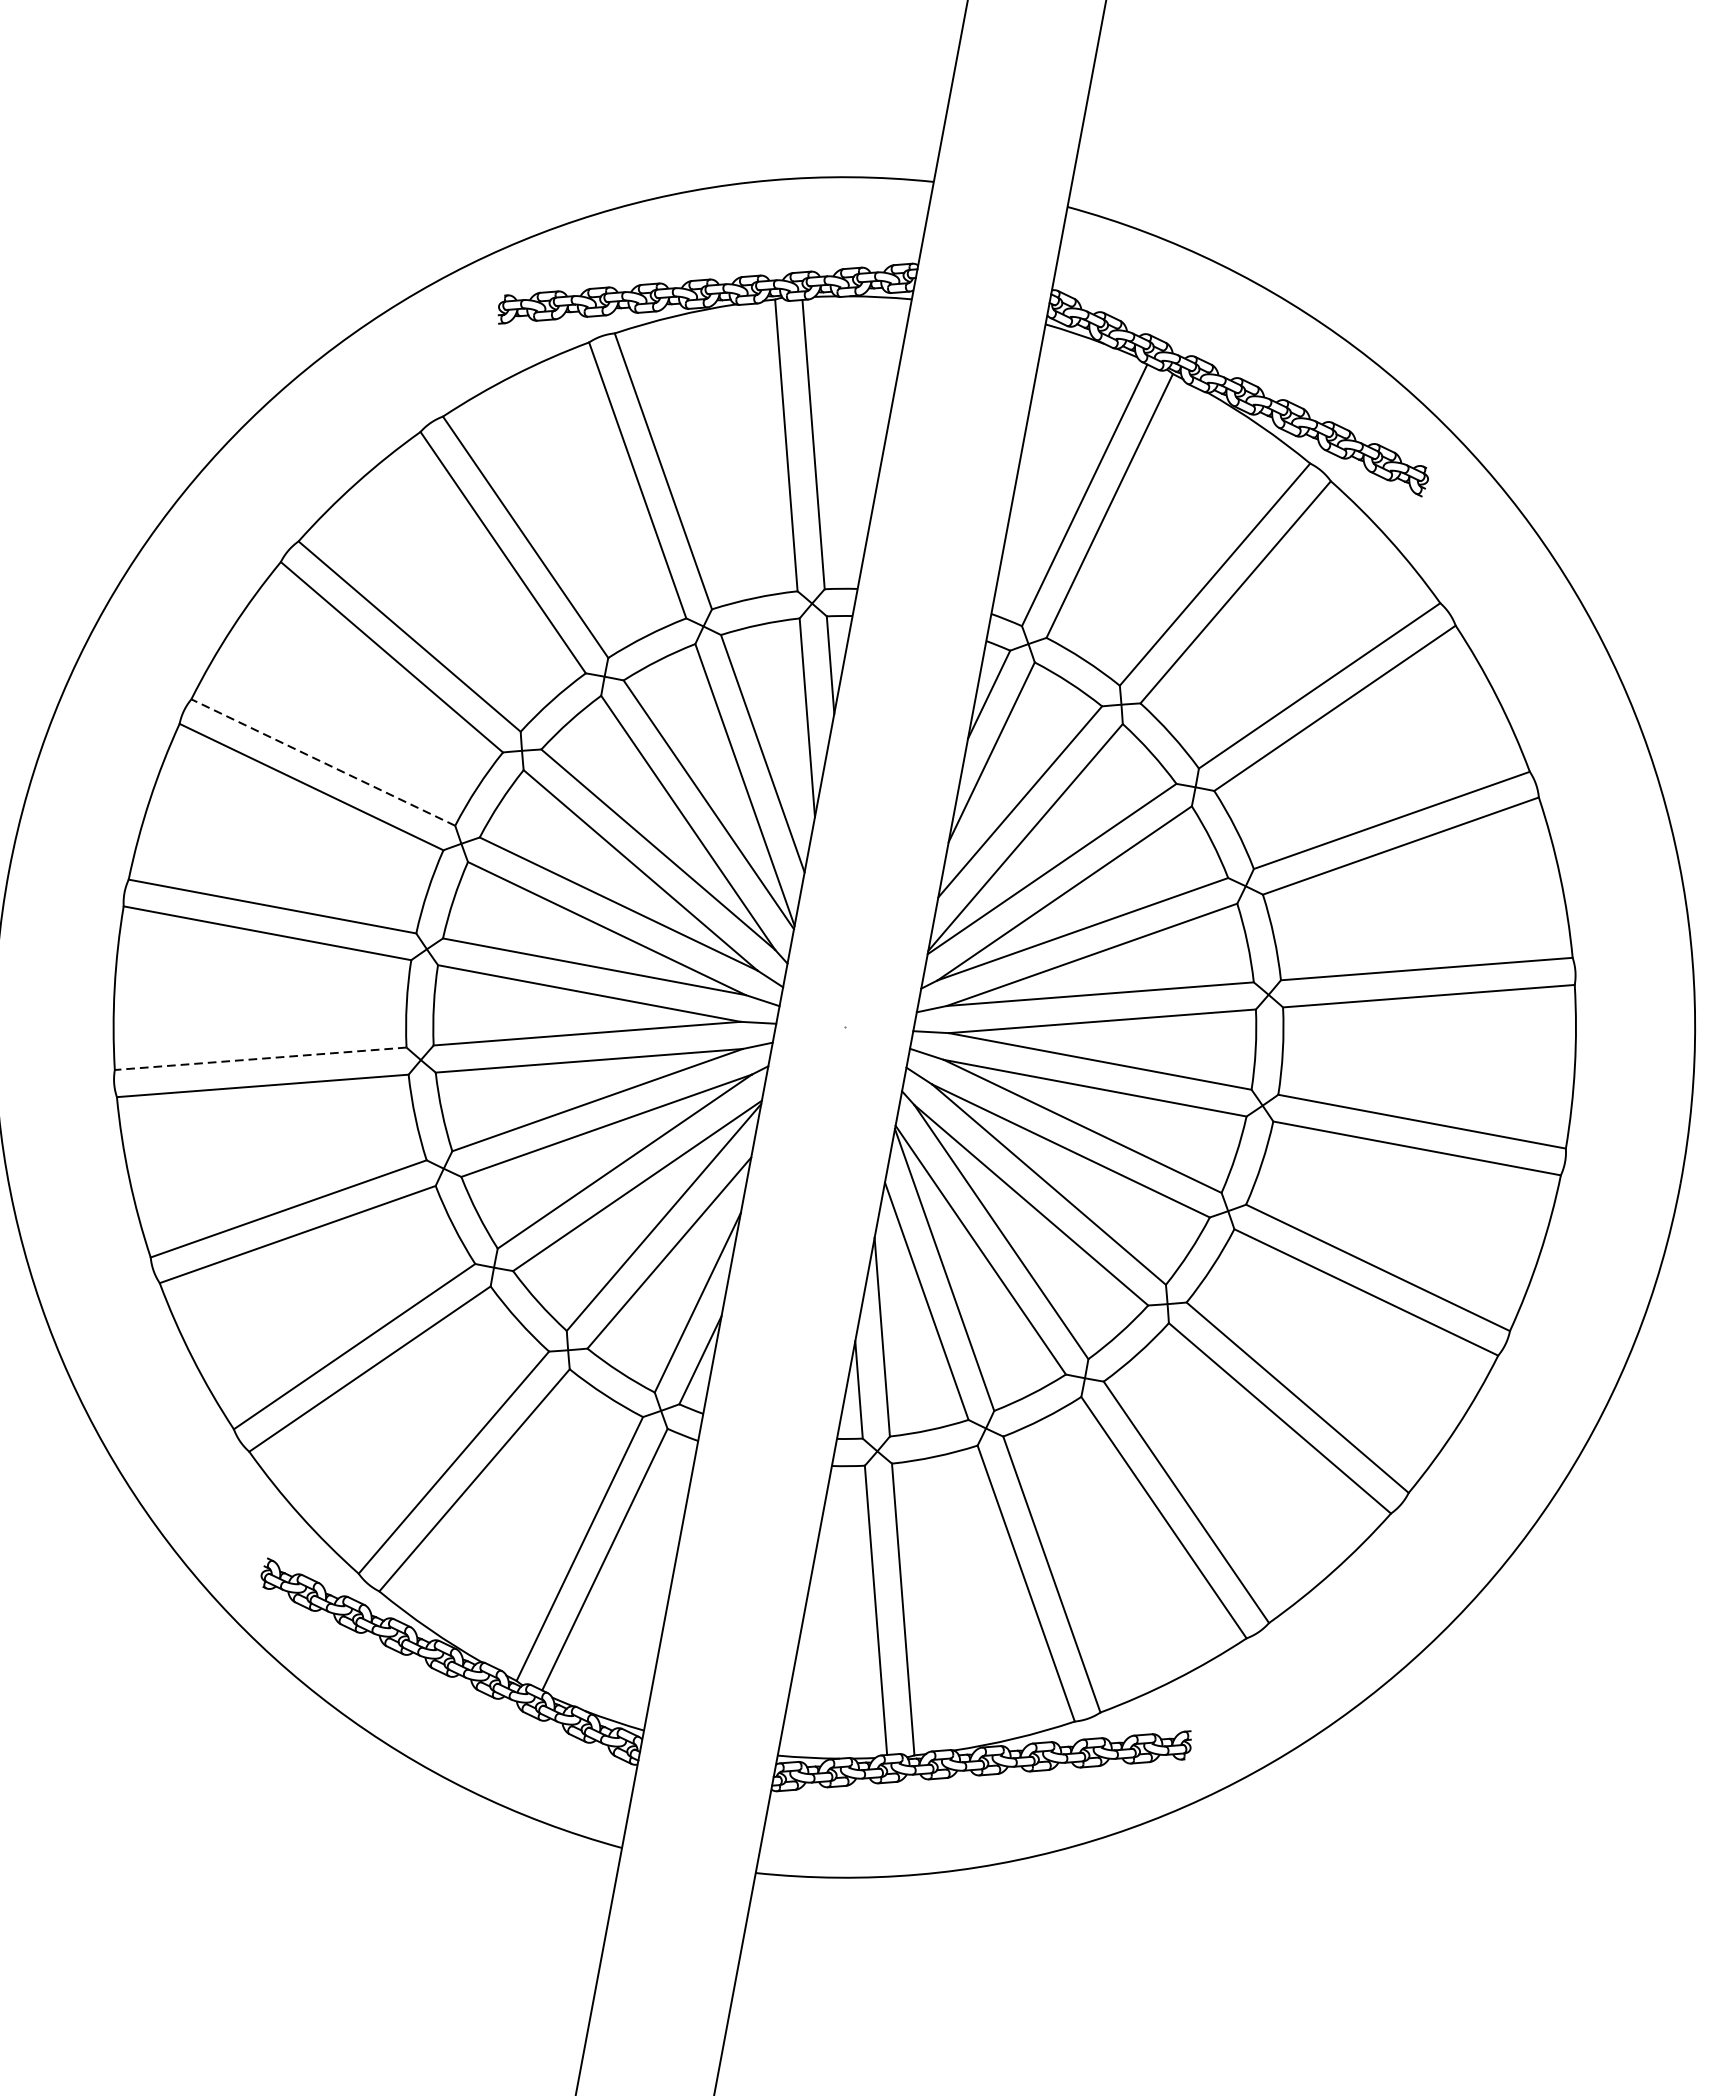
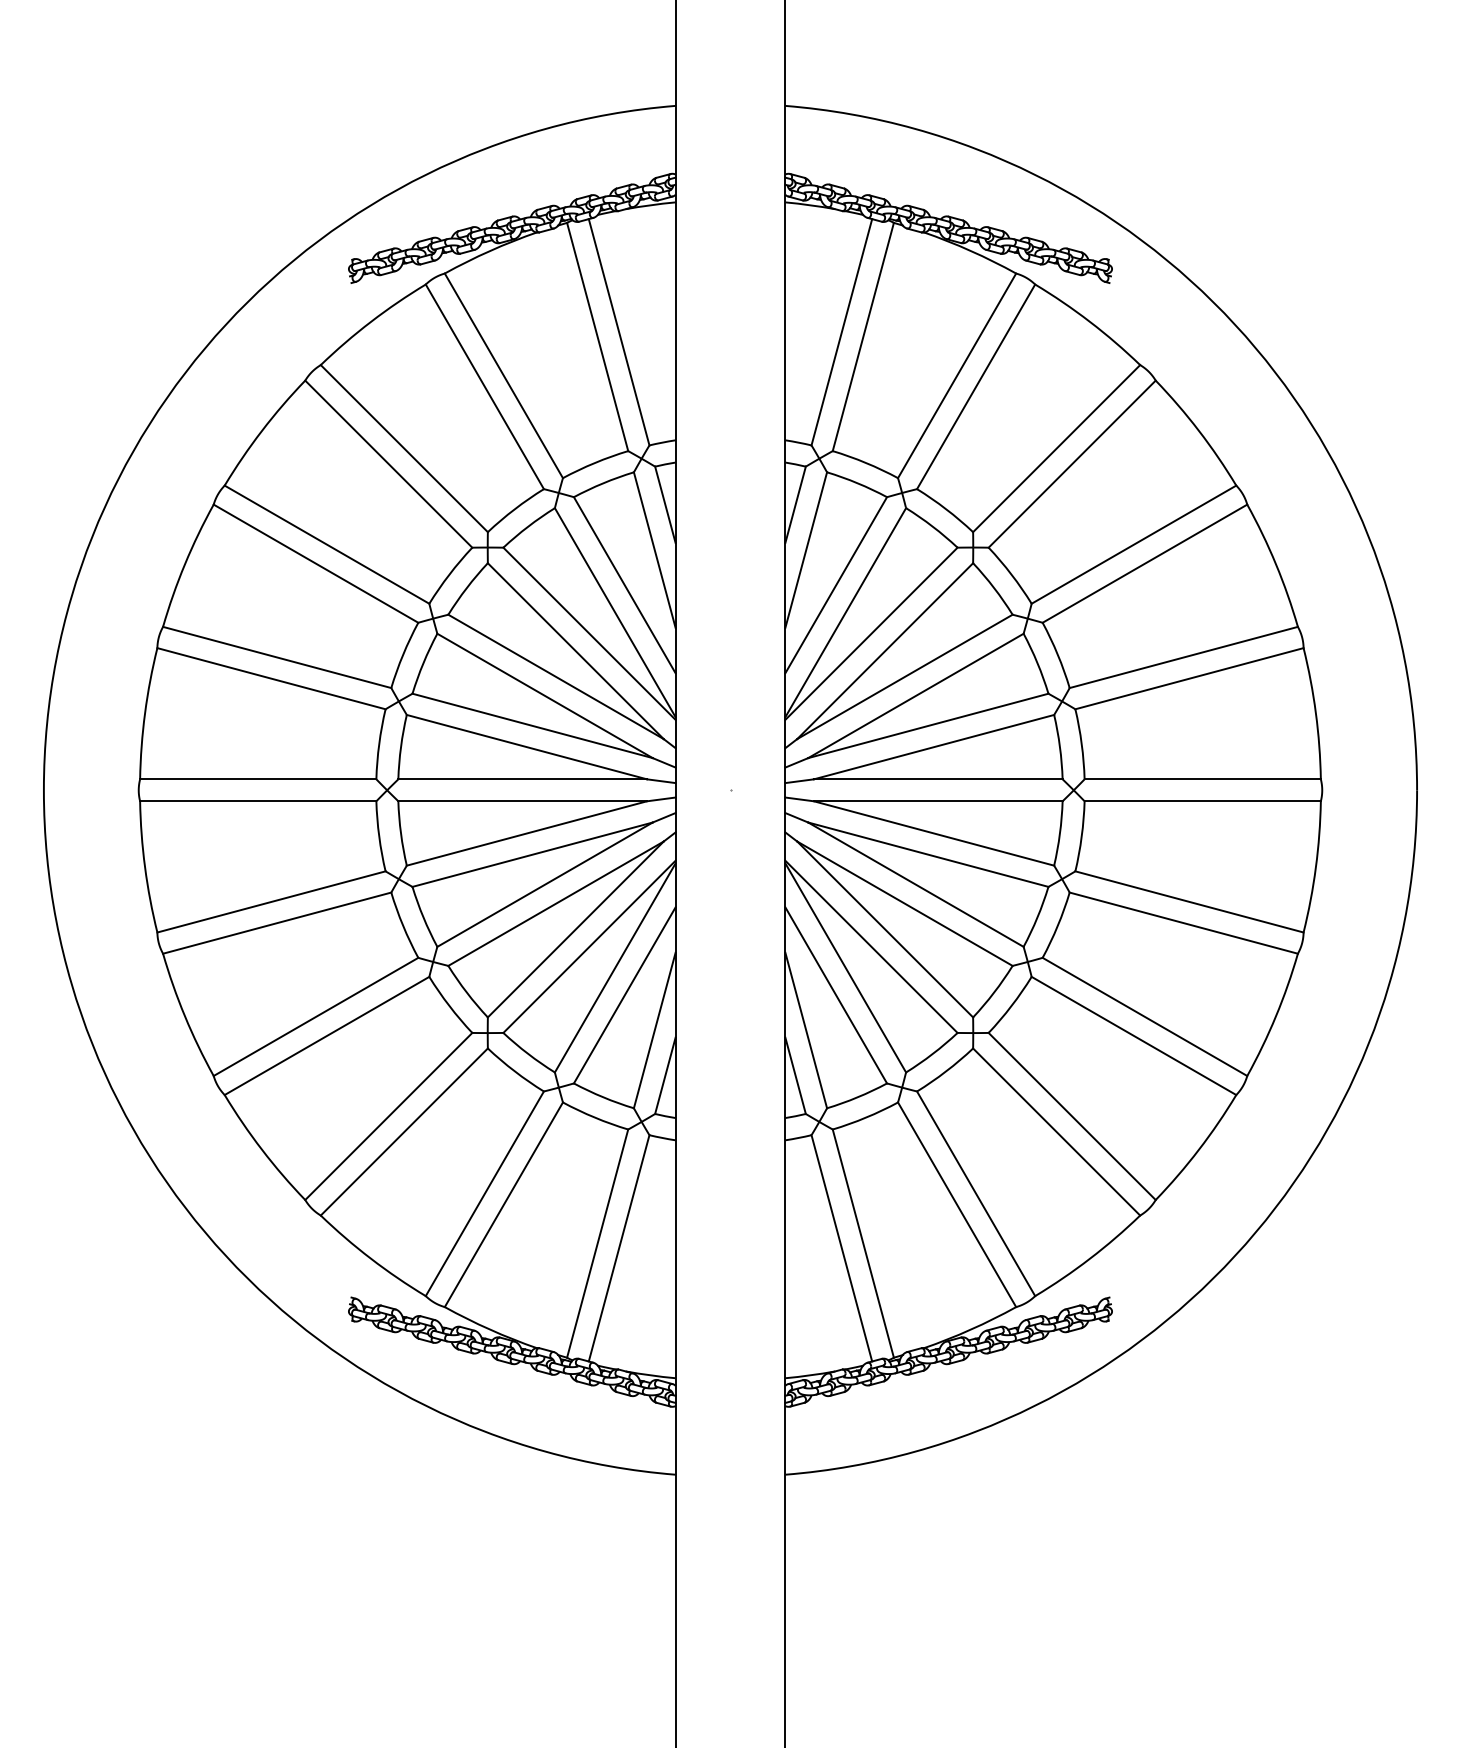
line: (322, 762) -> (276, 657), dashed -> solid
line: (260, 1059) -> (271, 902), dashed -> solid

